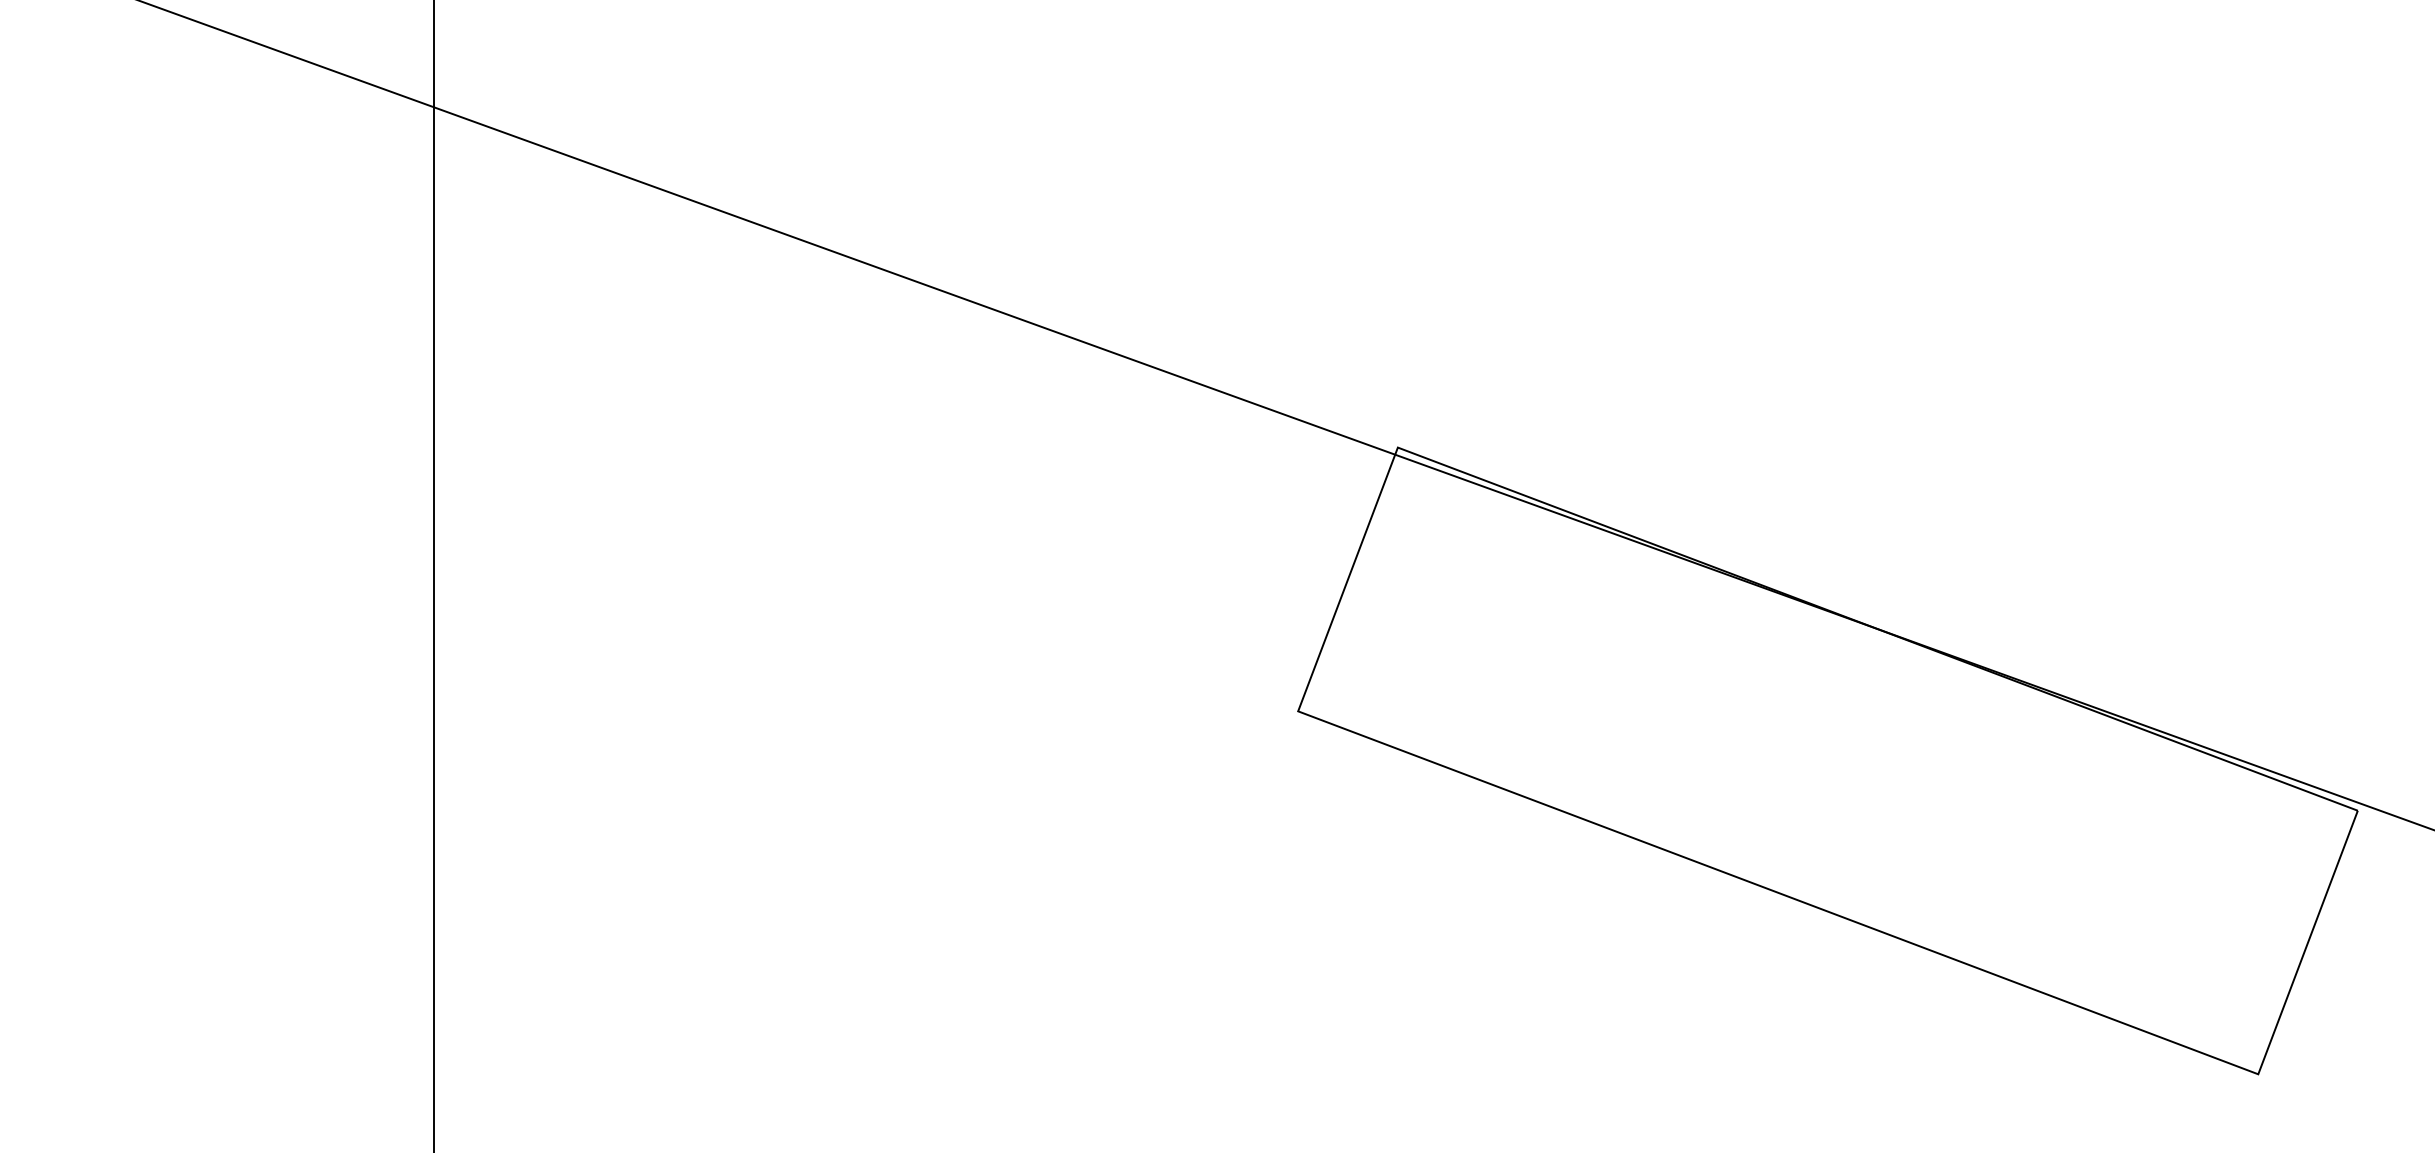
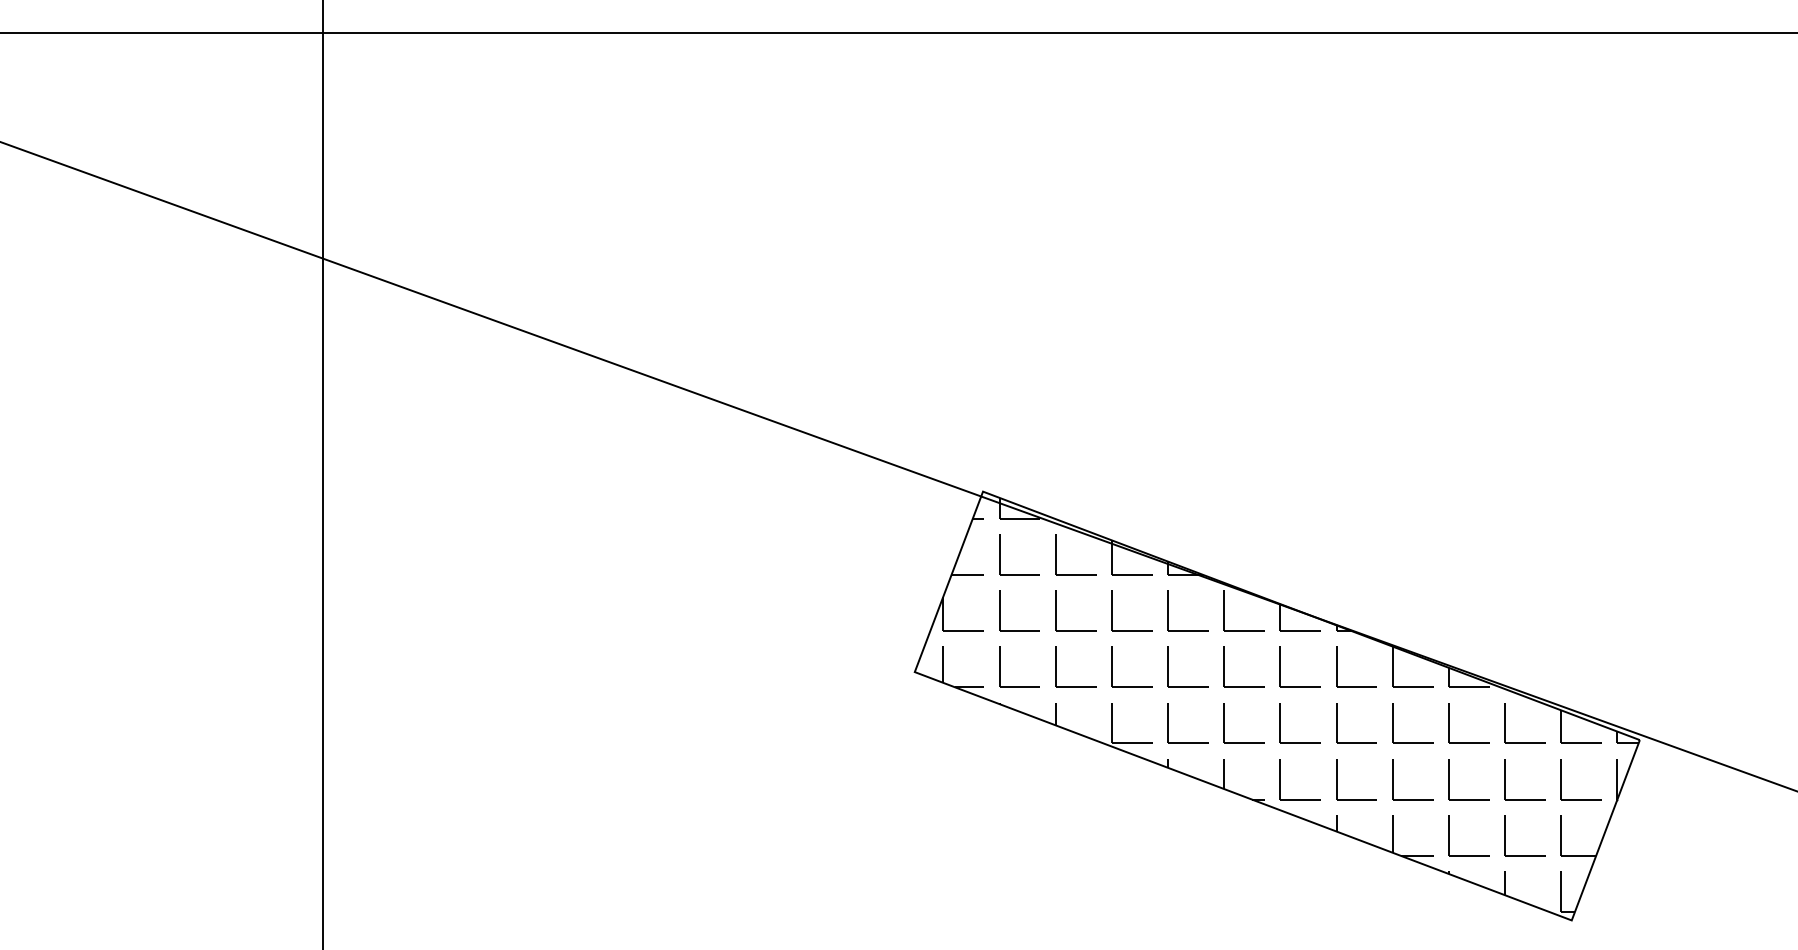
hatch: (1847, 758) -> (1290, 704), added

